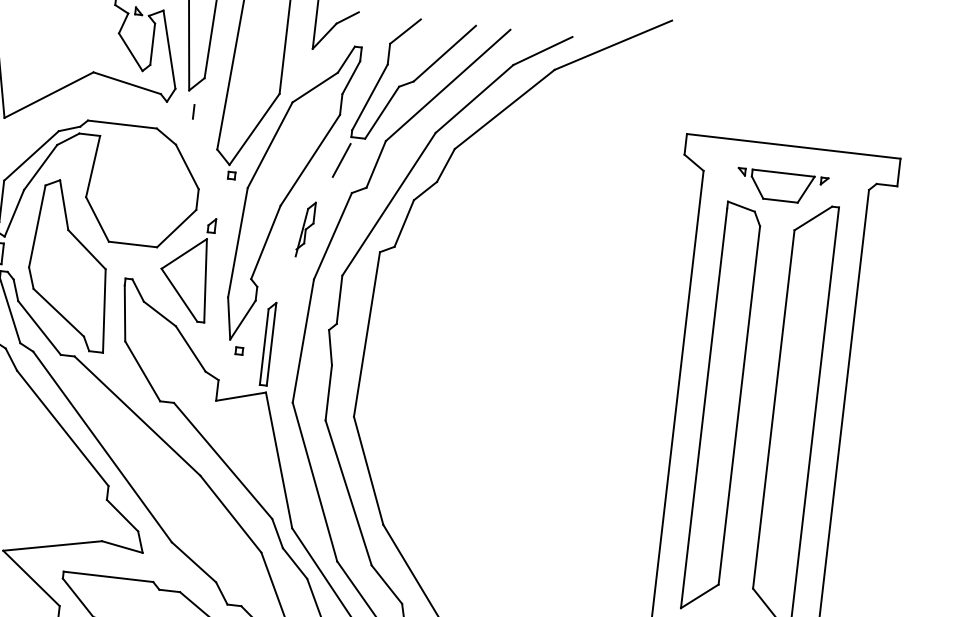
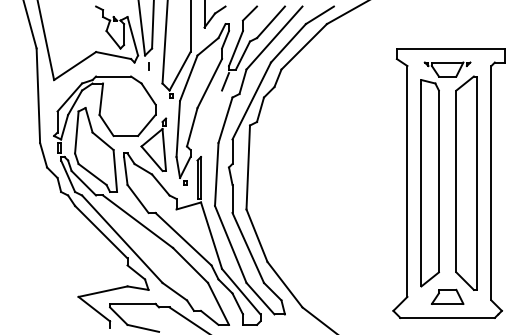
part: (305, 229) -> (211, 118), removed

